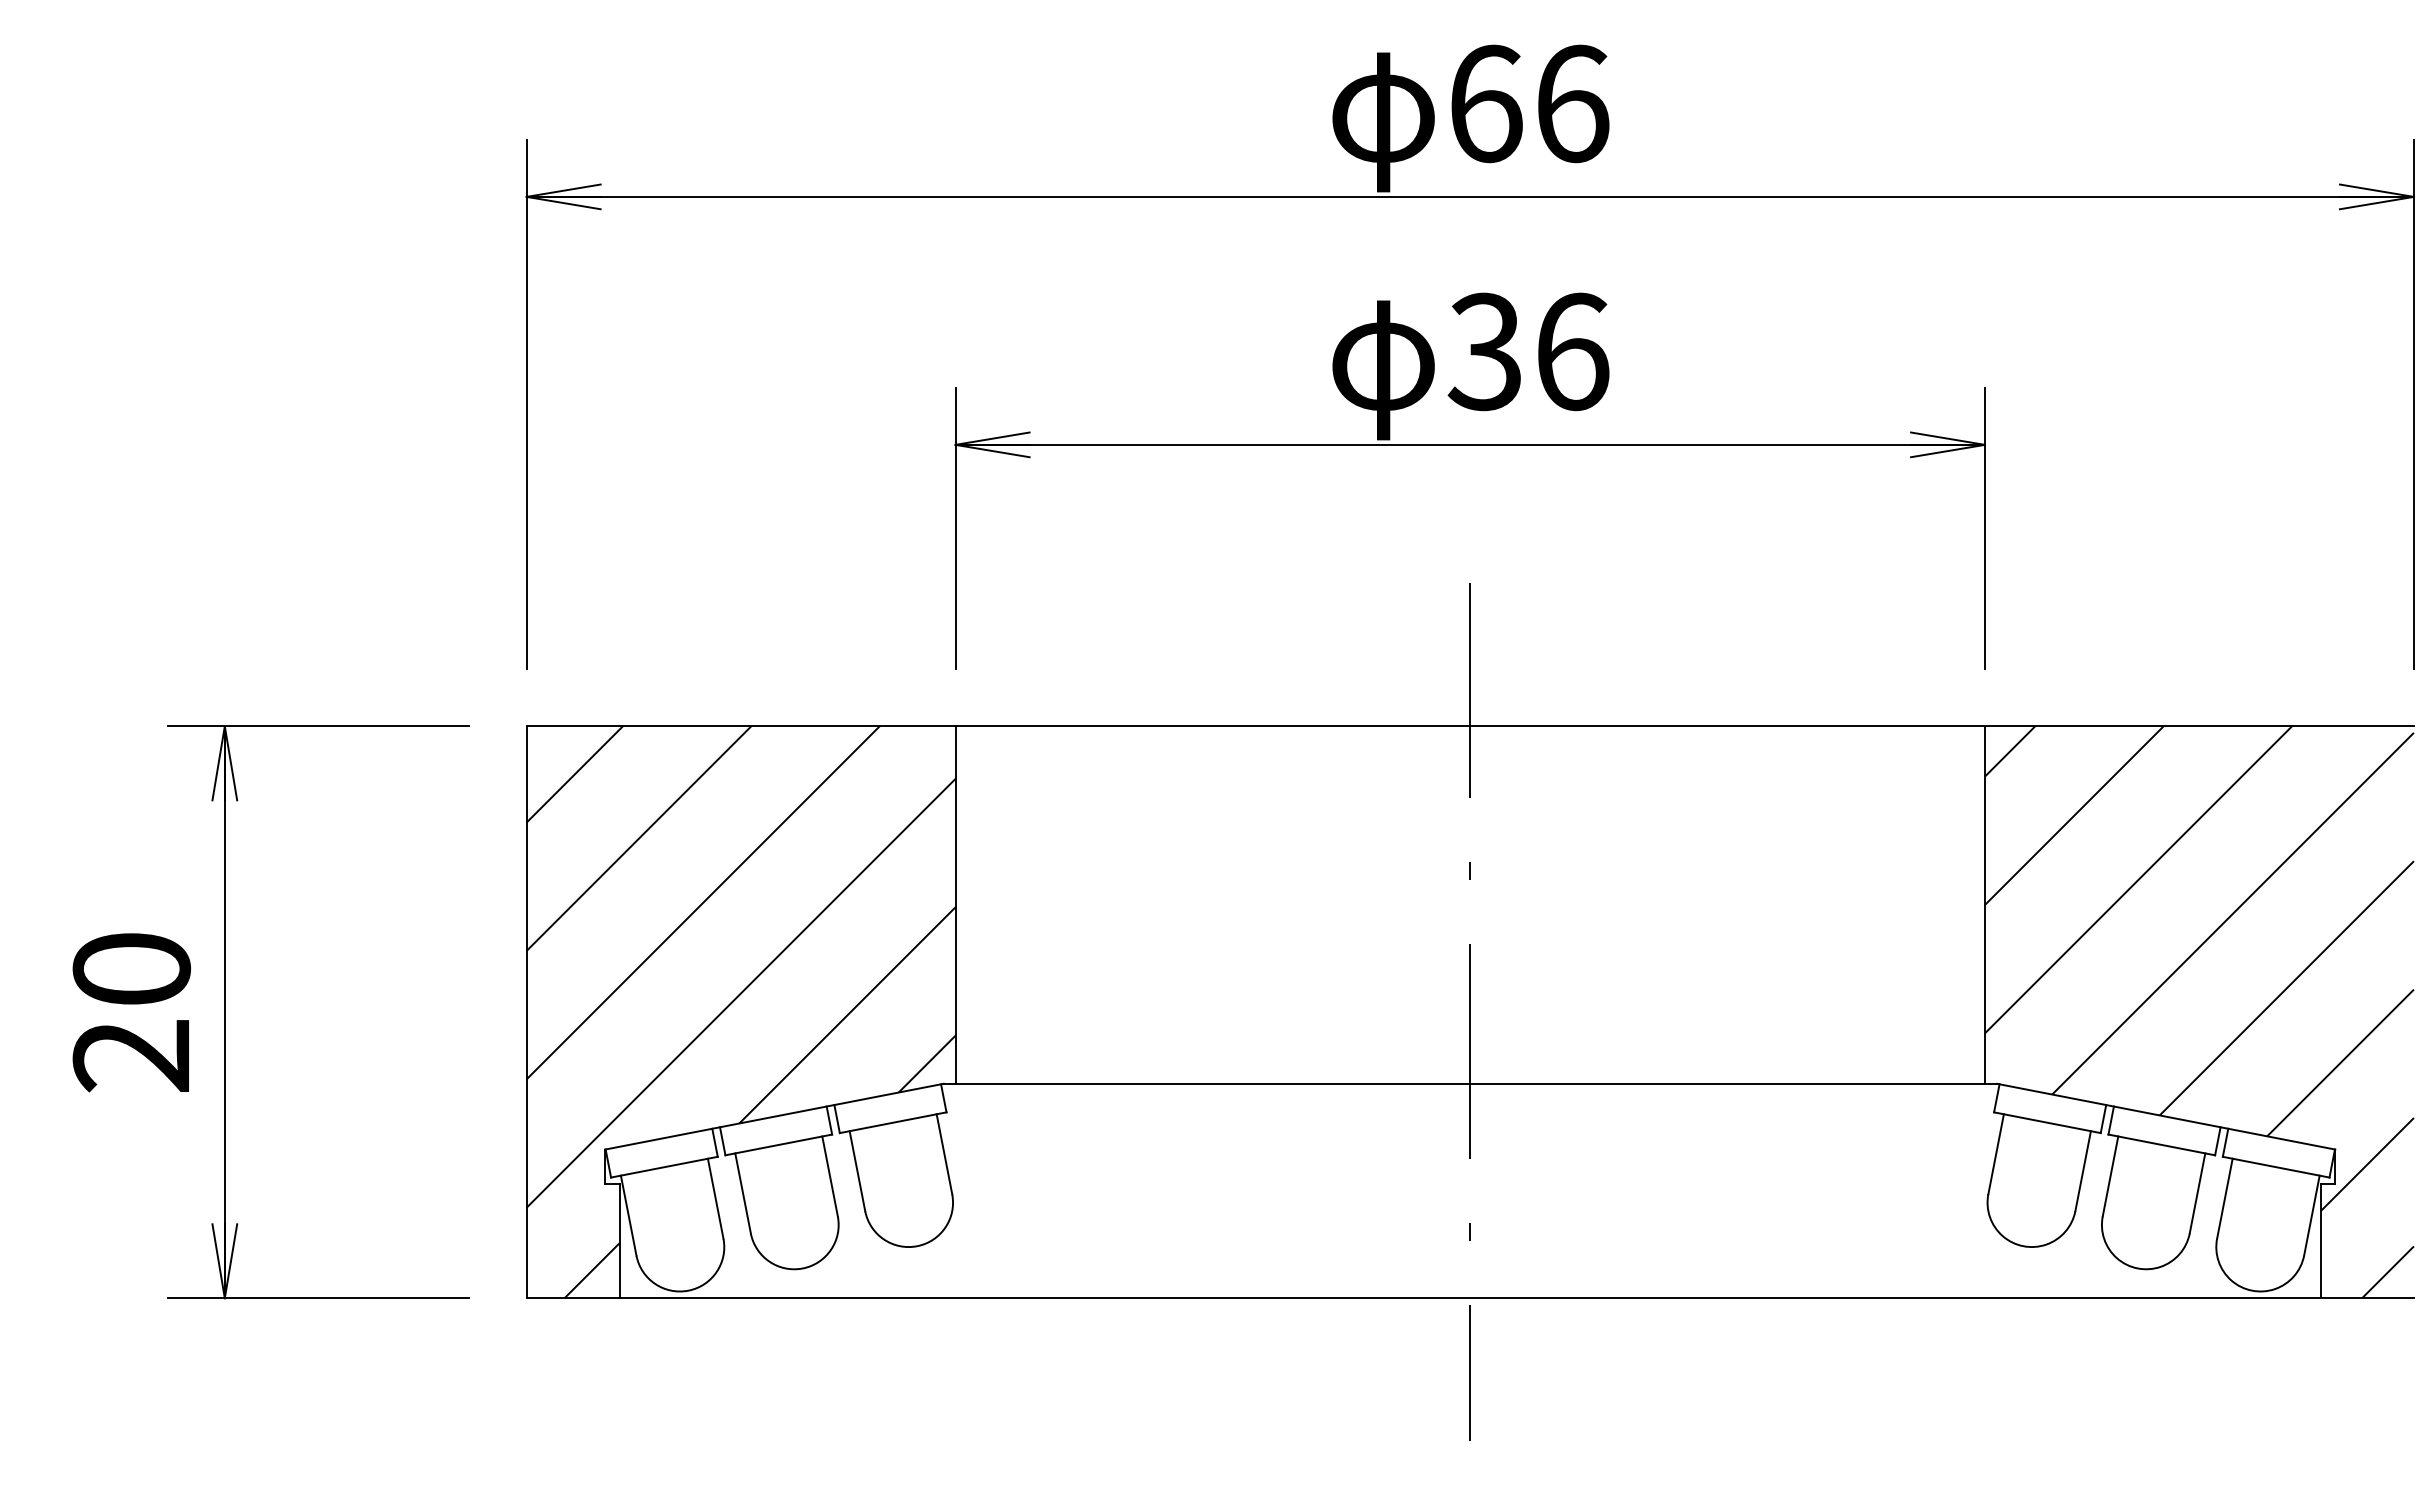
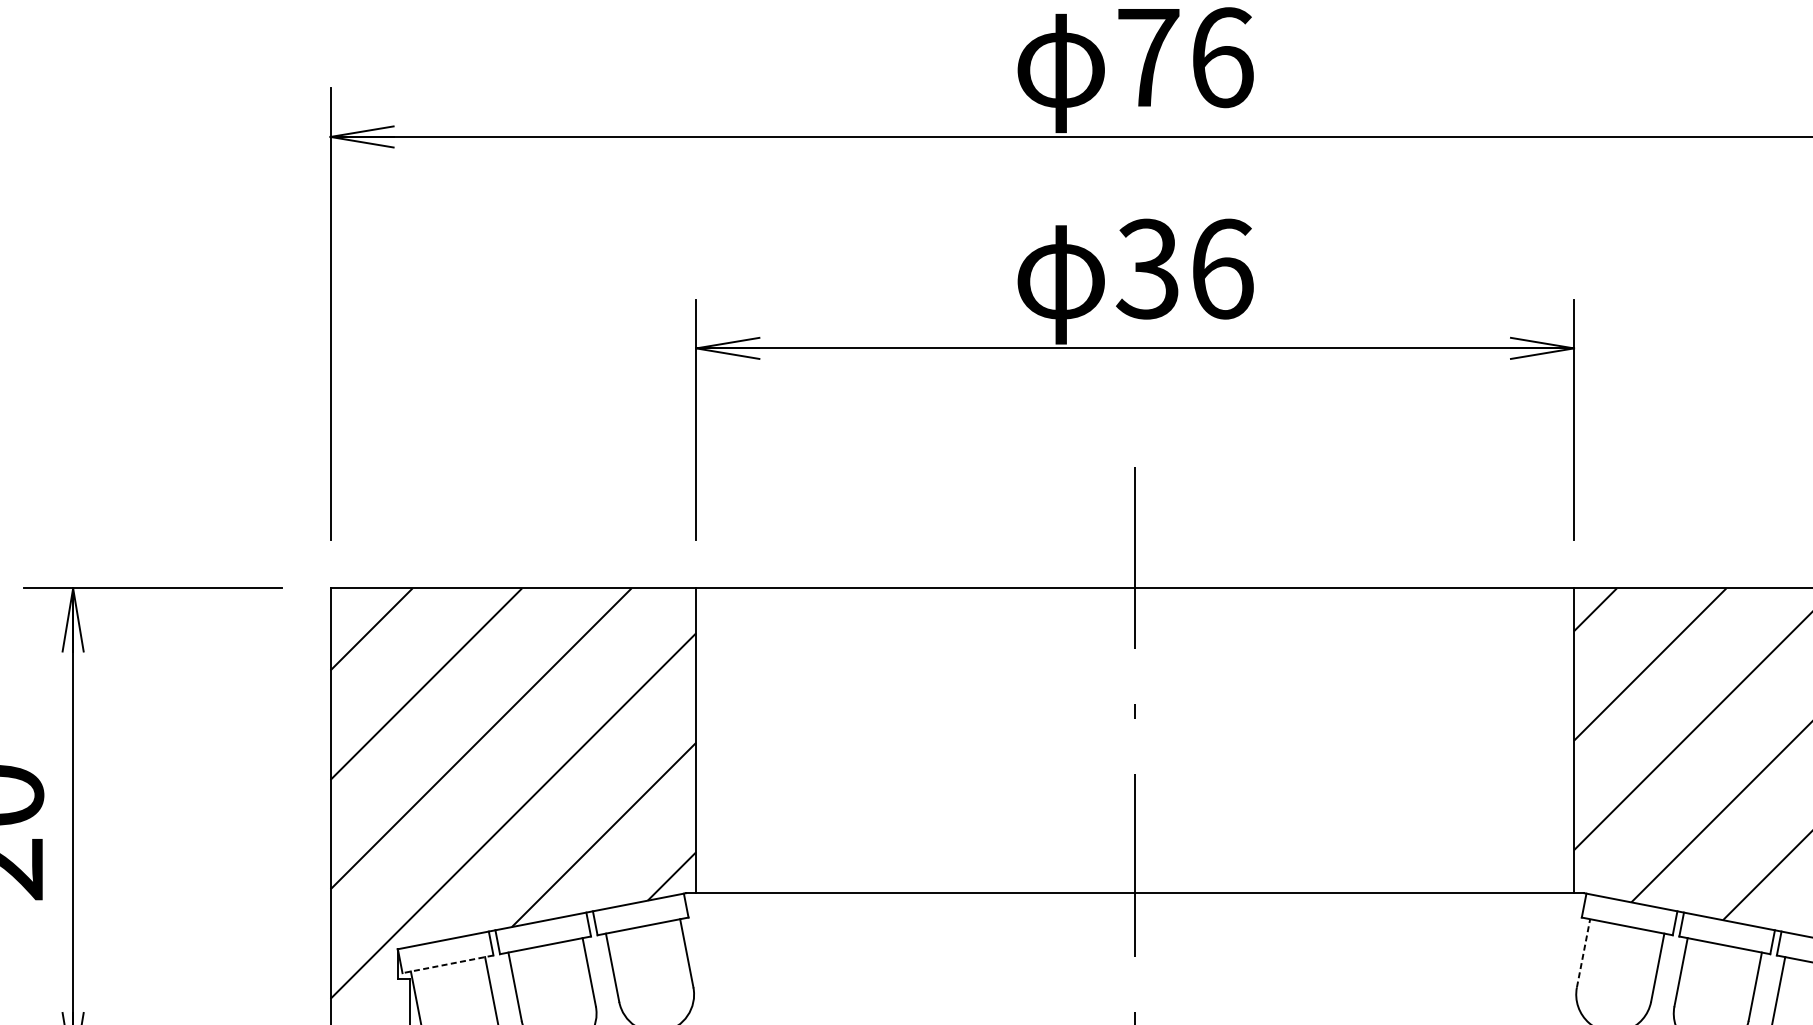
text: (1486, 103) -> (1148, 57), 66 -> 76
line: (1996, 1154) -> (1583, 953), solid -> dashed
line: (663, 1167) -> (447, 964), solid -> dashed

